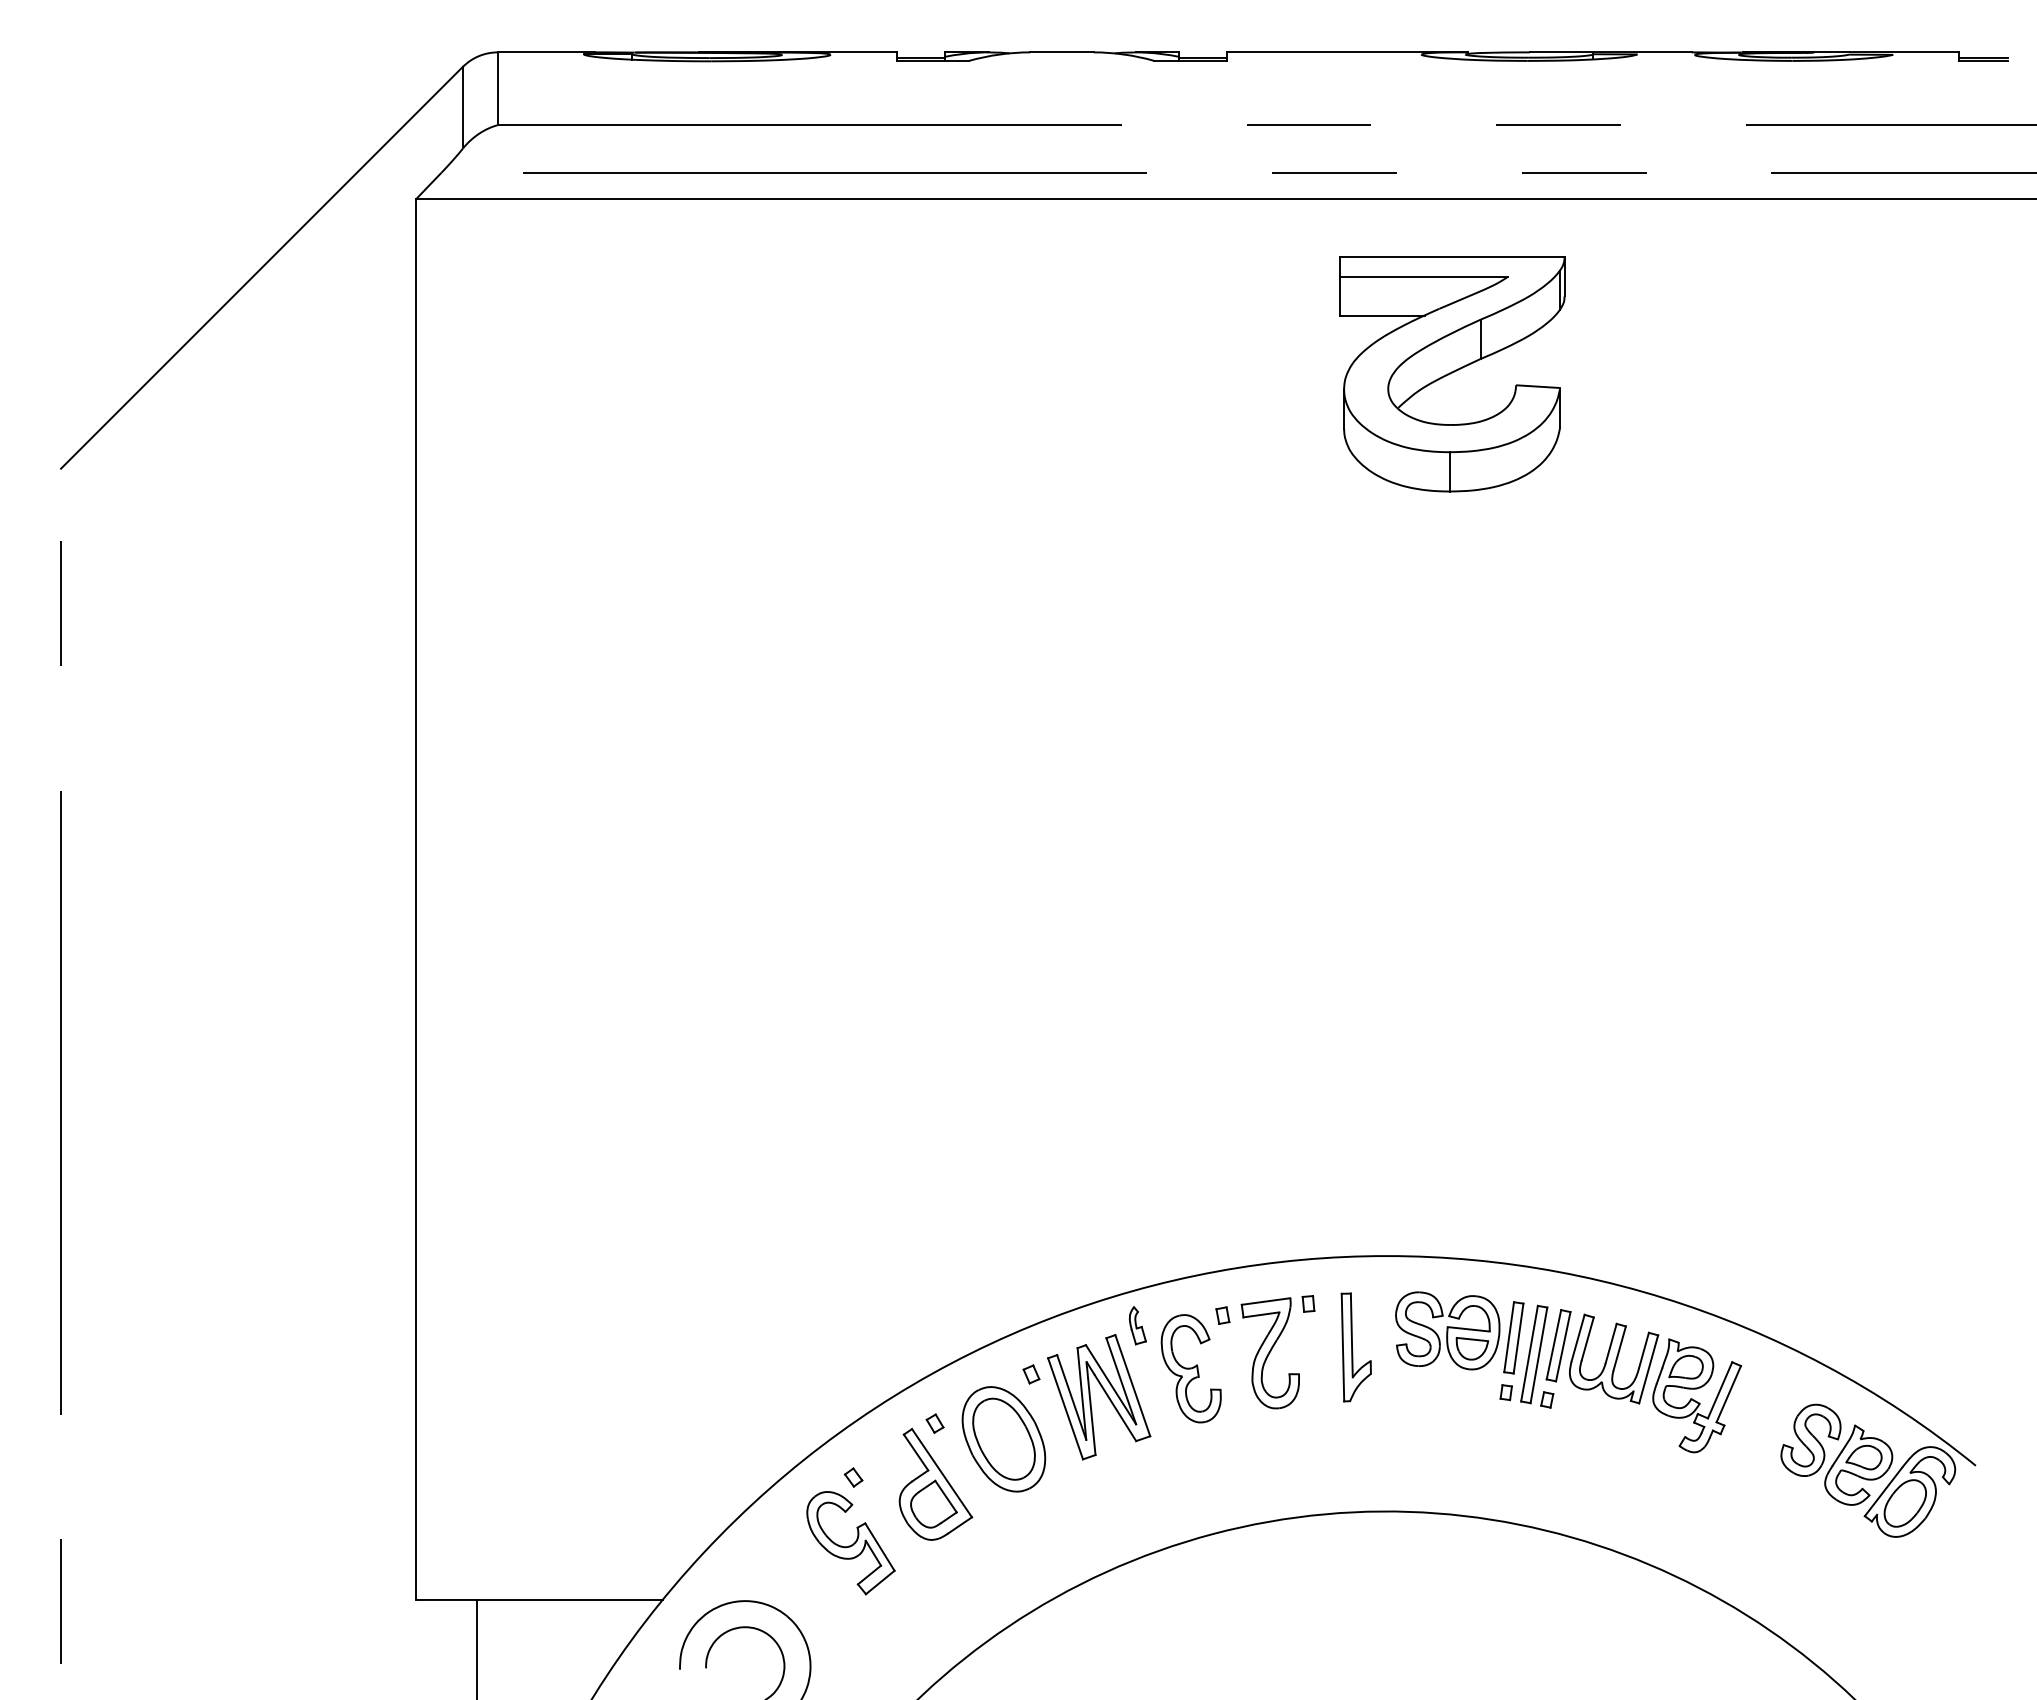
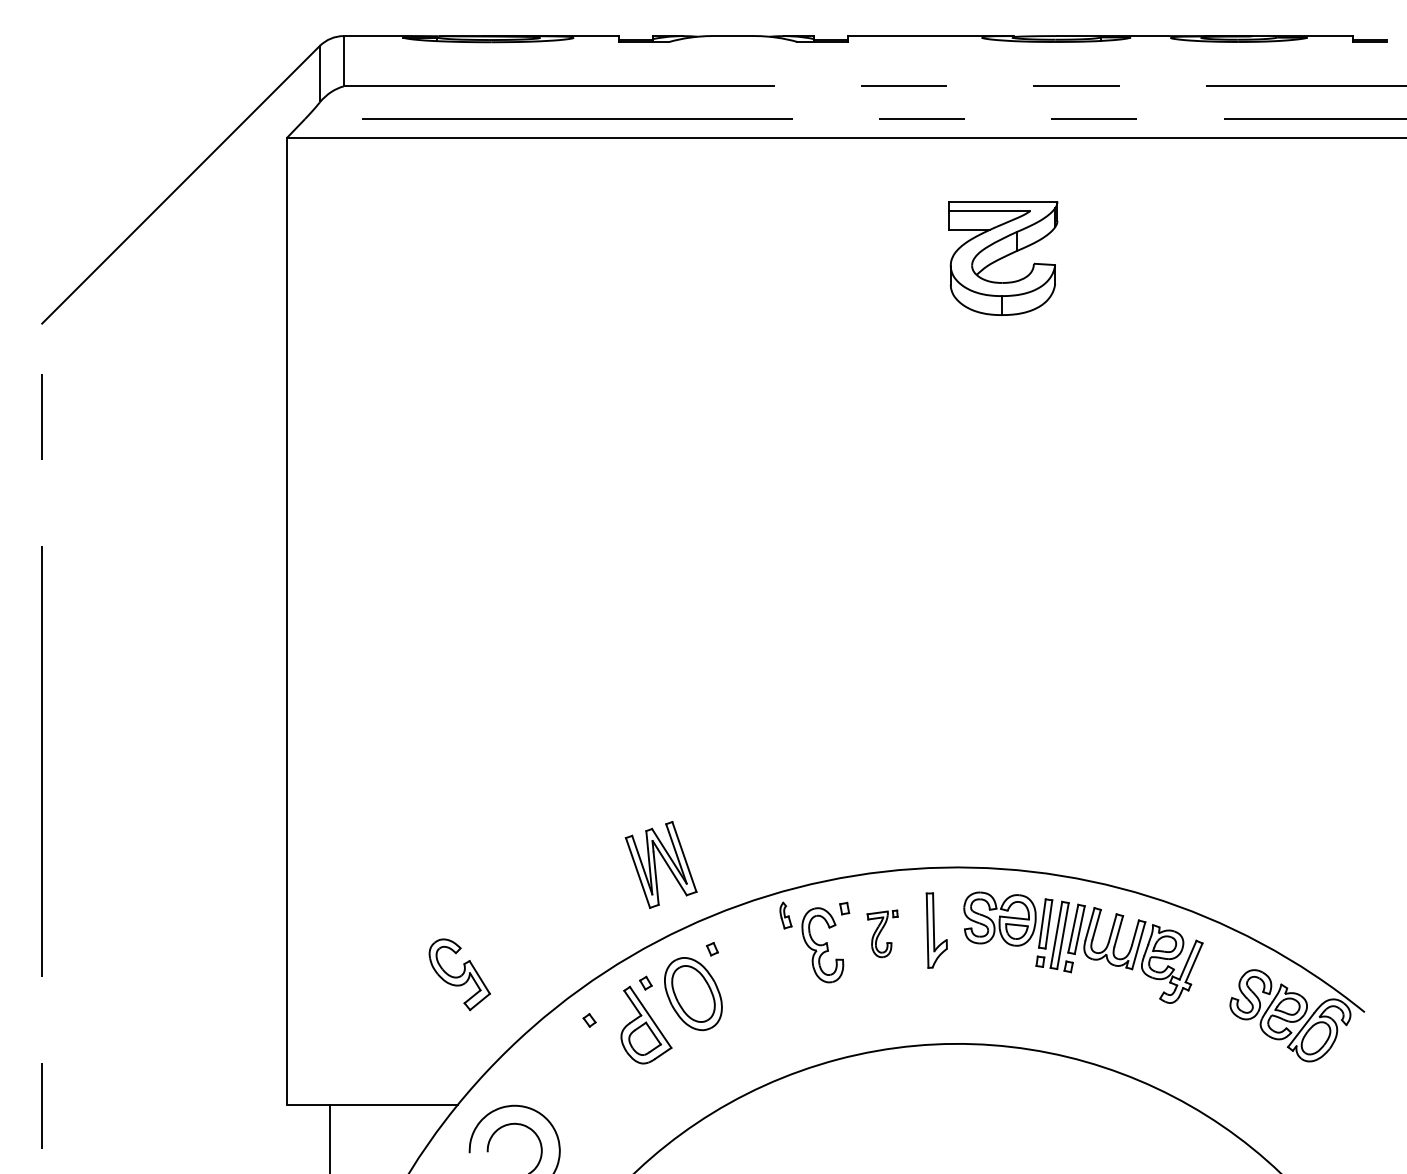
part: (1451, 374) -> (1002, 258), size x0.7
part: (1277, 1351) -> (882, 933), size x0.6
part: (1098, 1396) -> (660, 864), moved
part: (850, 1542) -> (459, 974), moved

